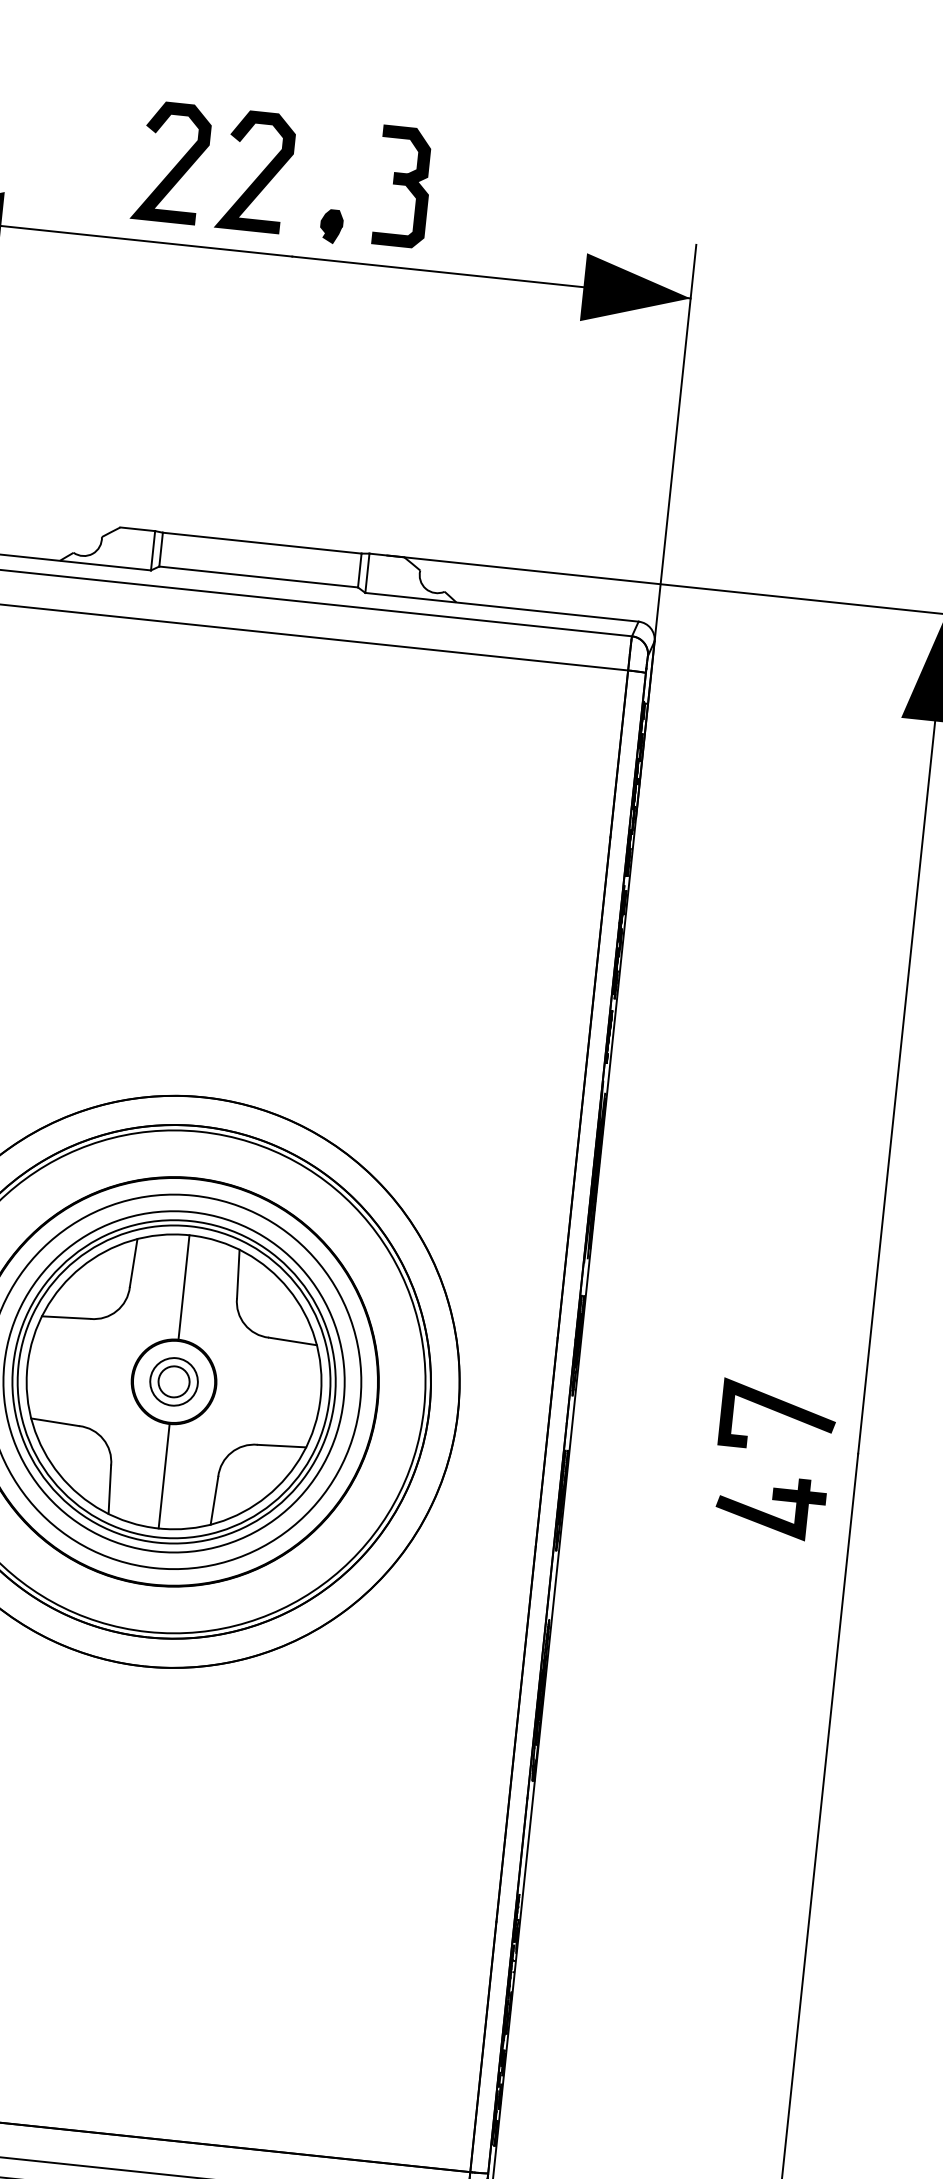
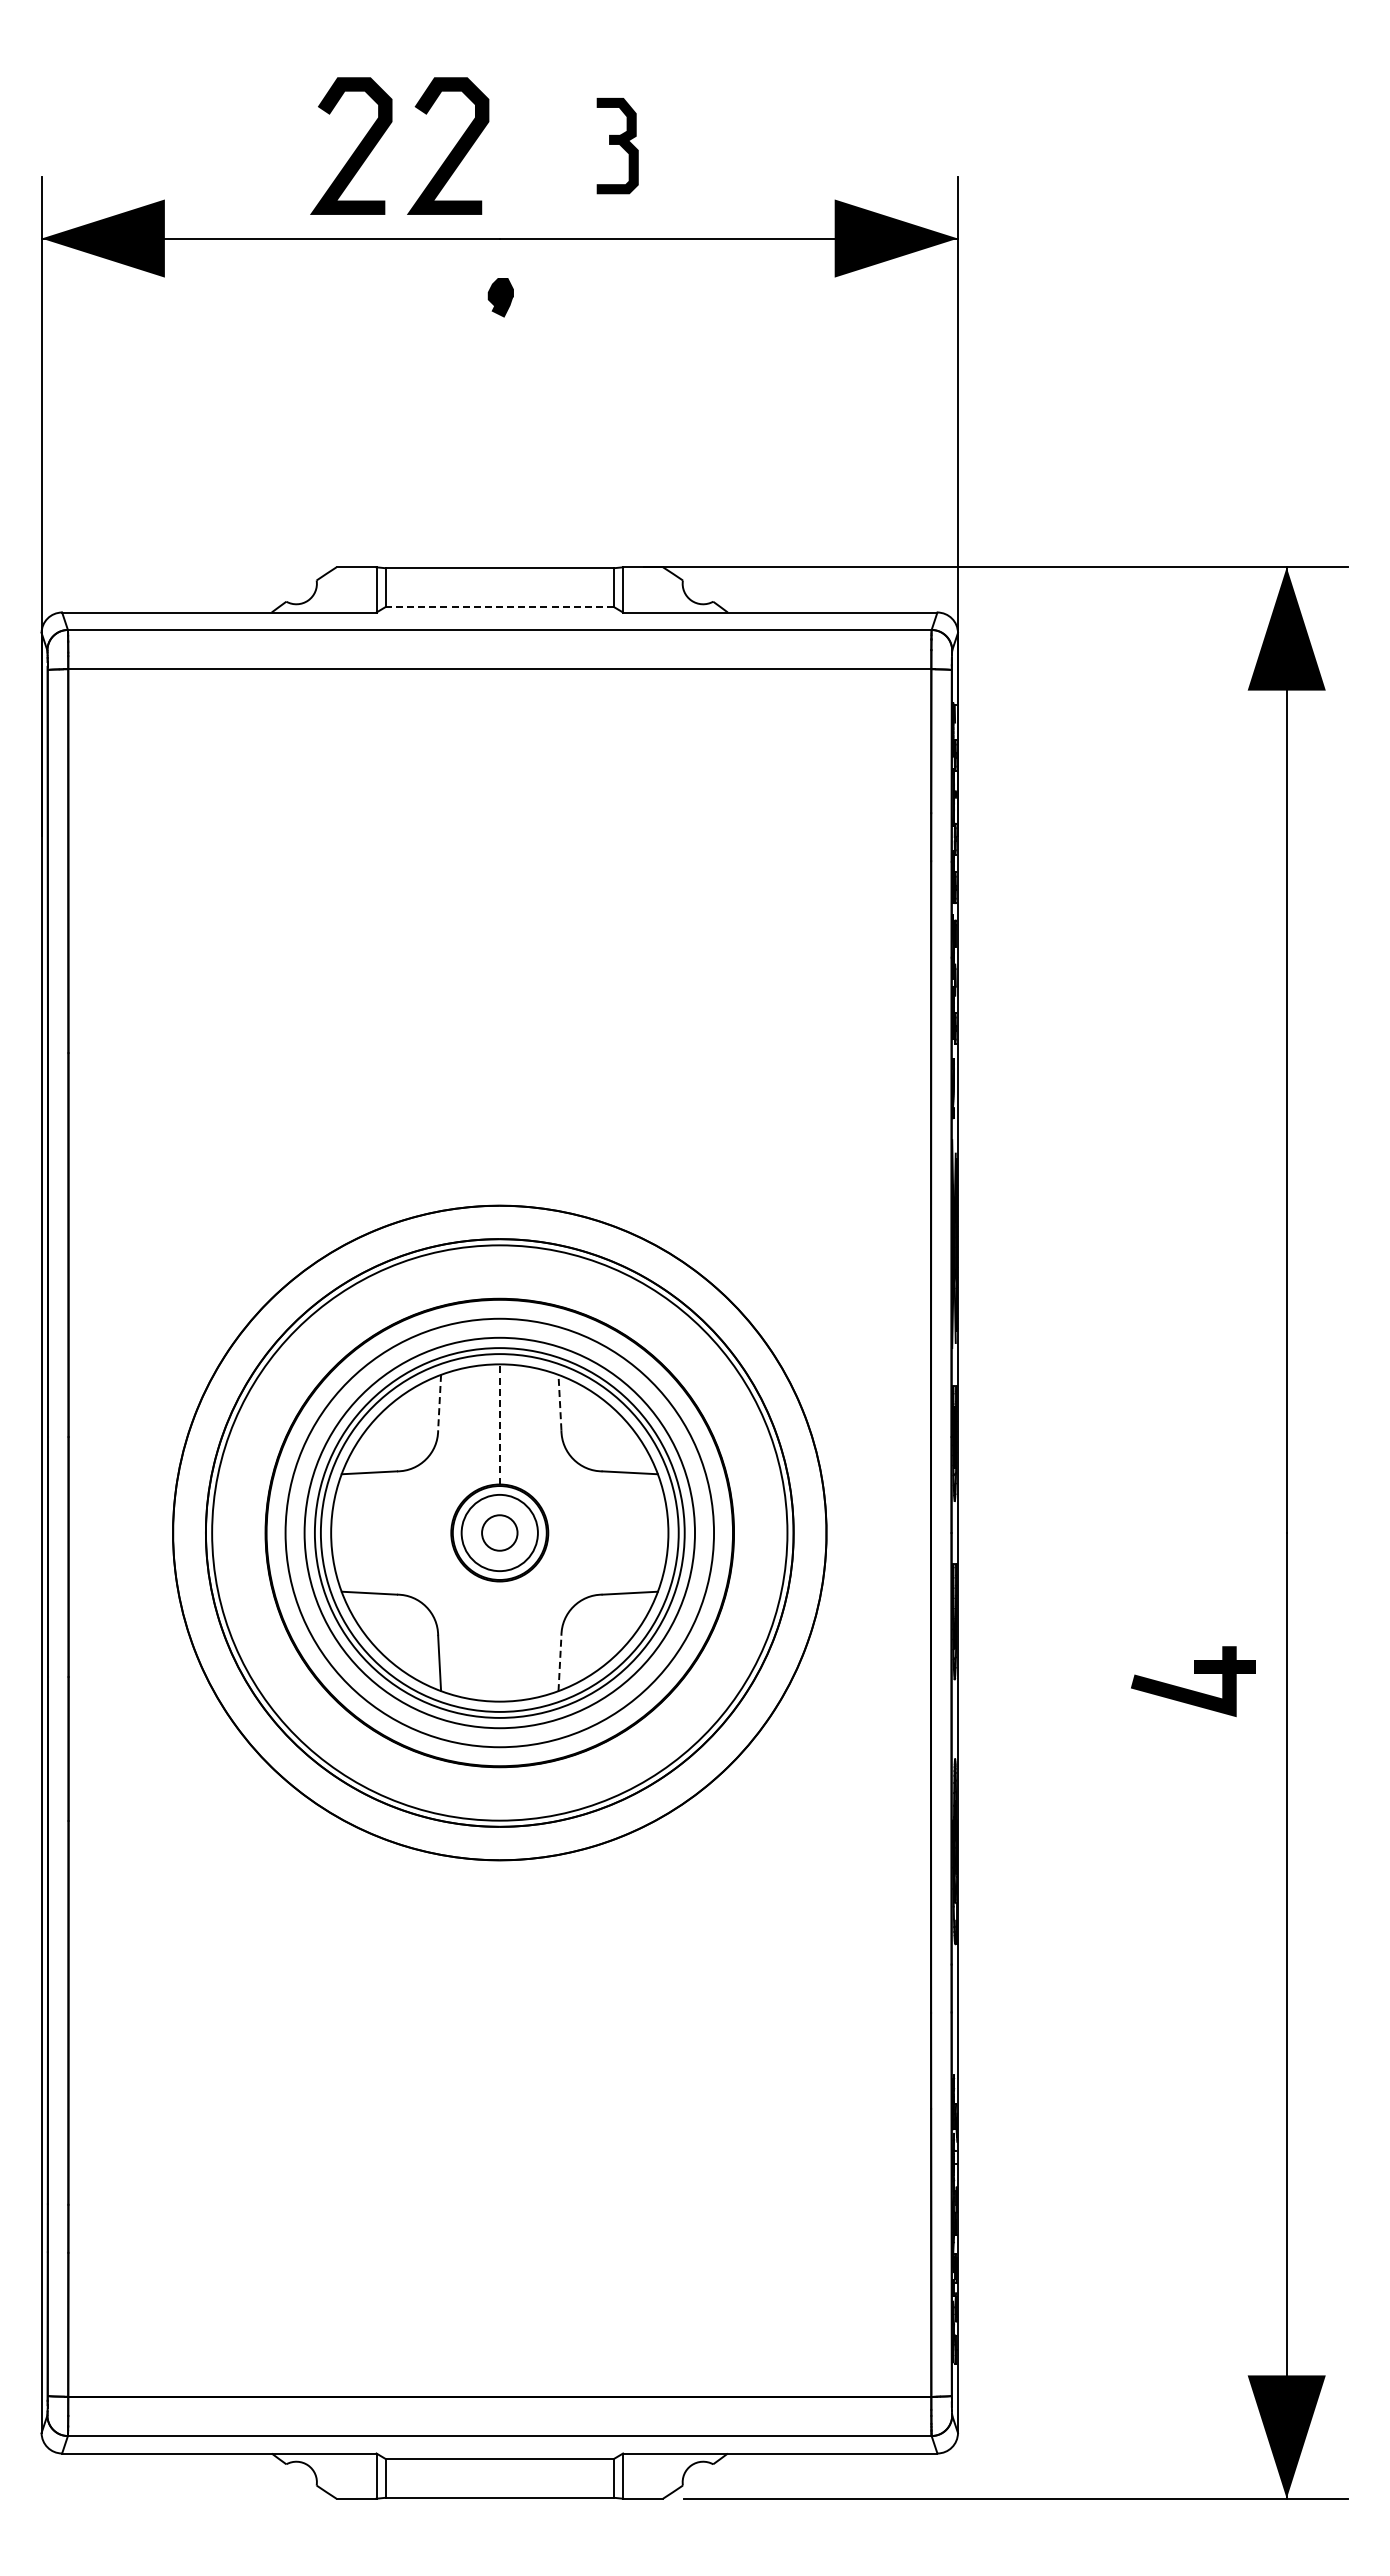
part: (403, 186) -> (617, 145), size x0.7
part: (331, 226) -> (500, 297), moved
line: (258, 577) -> (499, 607), solid -> dashed
line: (133, 1262) -> (439, 1402), solid -> dashed
line: (237, 1273) -> (559, 1402), solid -> dashed
line: (183, 1286) -> (499, 1423), solid -> dashed
circle: (173, 1381) -> (499, 1532), size x1.4
line: (780, 1413) -> (1193, 1496), removed
line: (163, 1476) -> (499, 1641), removed
part: (772, 1499) -> (1194, 1673), moved
line: (214, 1500) -> (559, 1663), solid -> dashed

